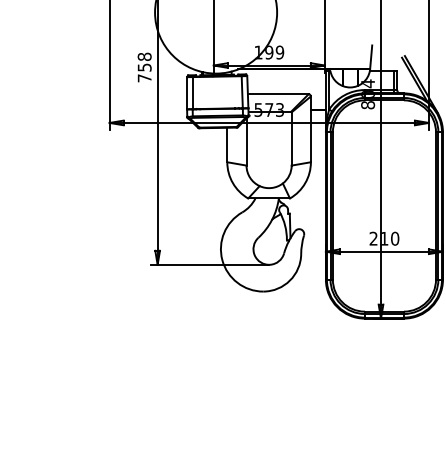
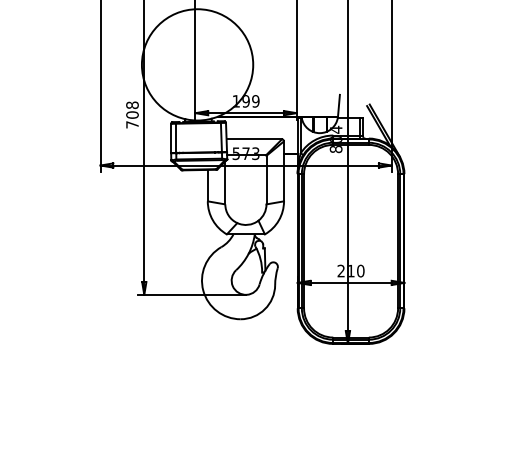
text: (144, 66) -> (132, 114), 758 -> 708

